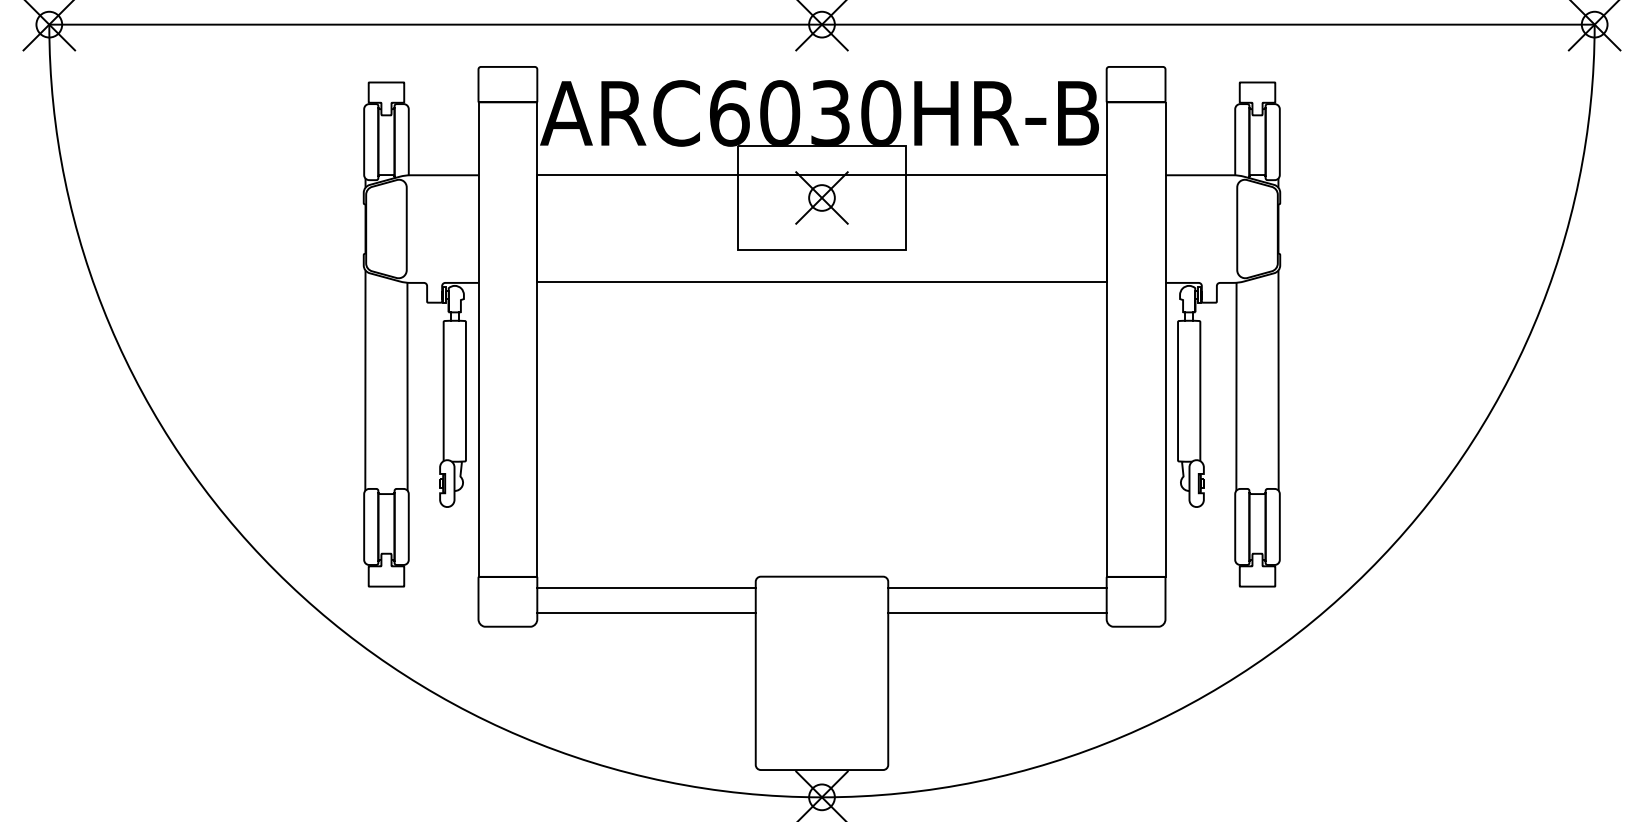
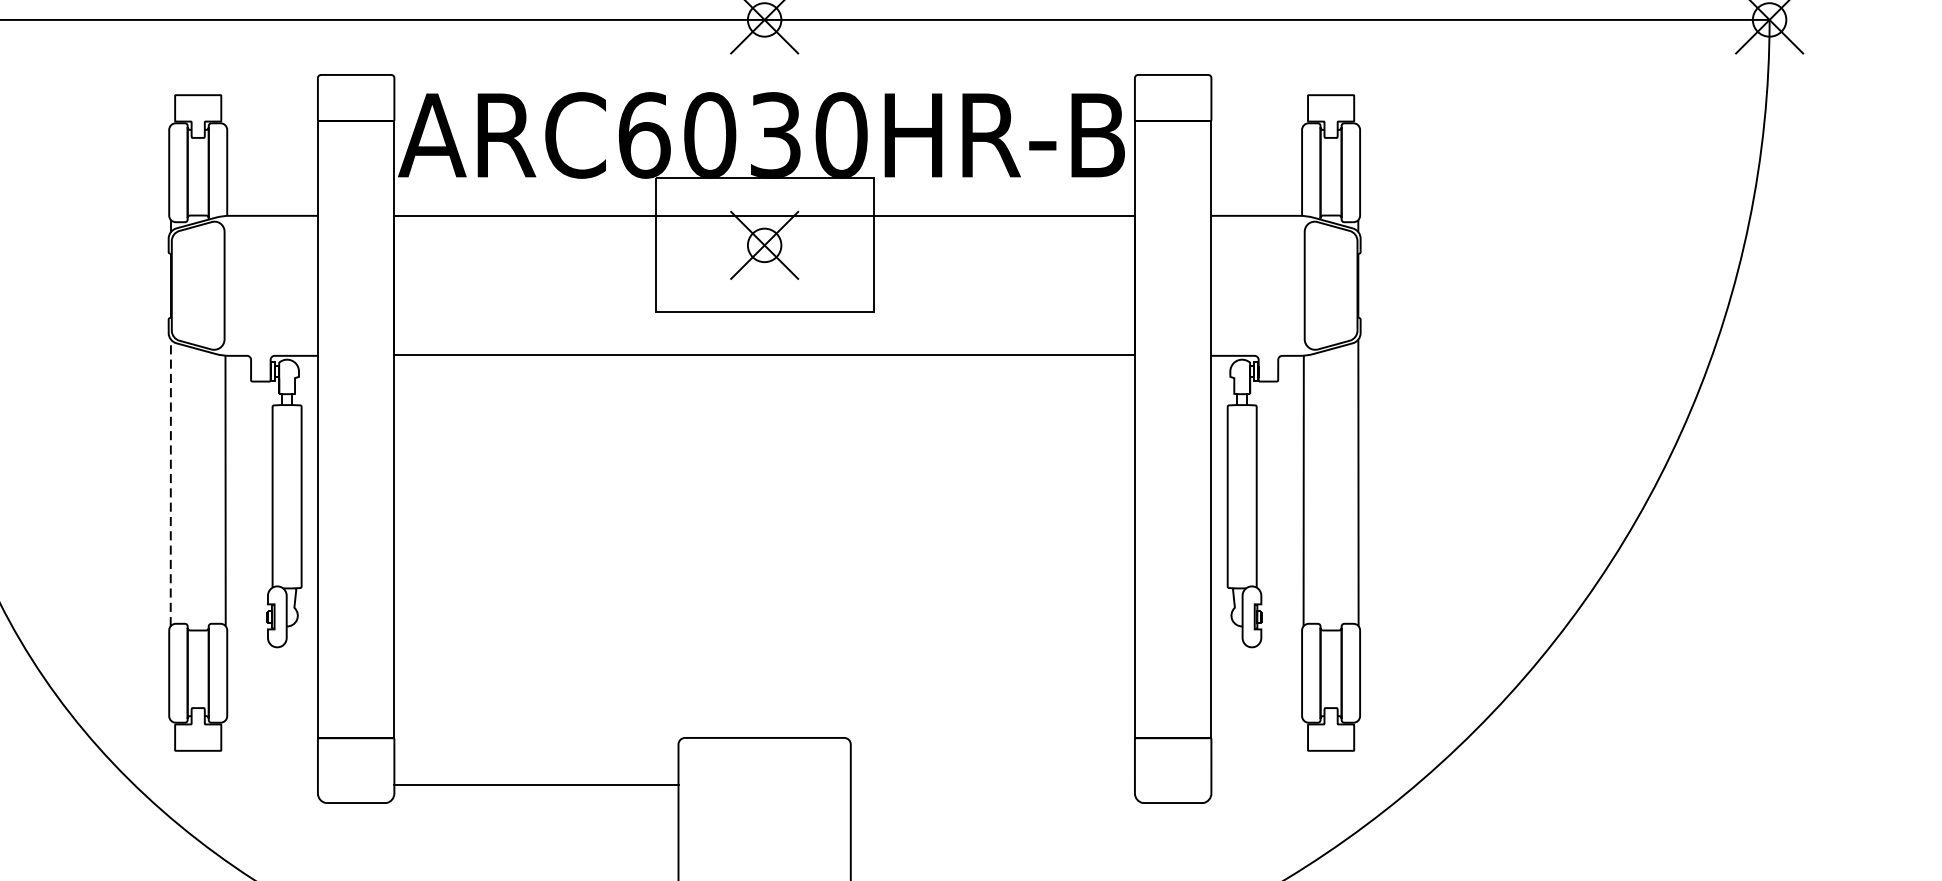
line: (365, 380) -> (170, 482), solid -> dashed
line: (646, 587) -> (536, 751), removed
line: (997, 587) -> (992, 751), removed
line: (997, 613) -> (992, 785), removed

